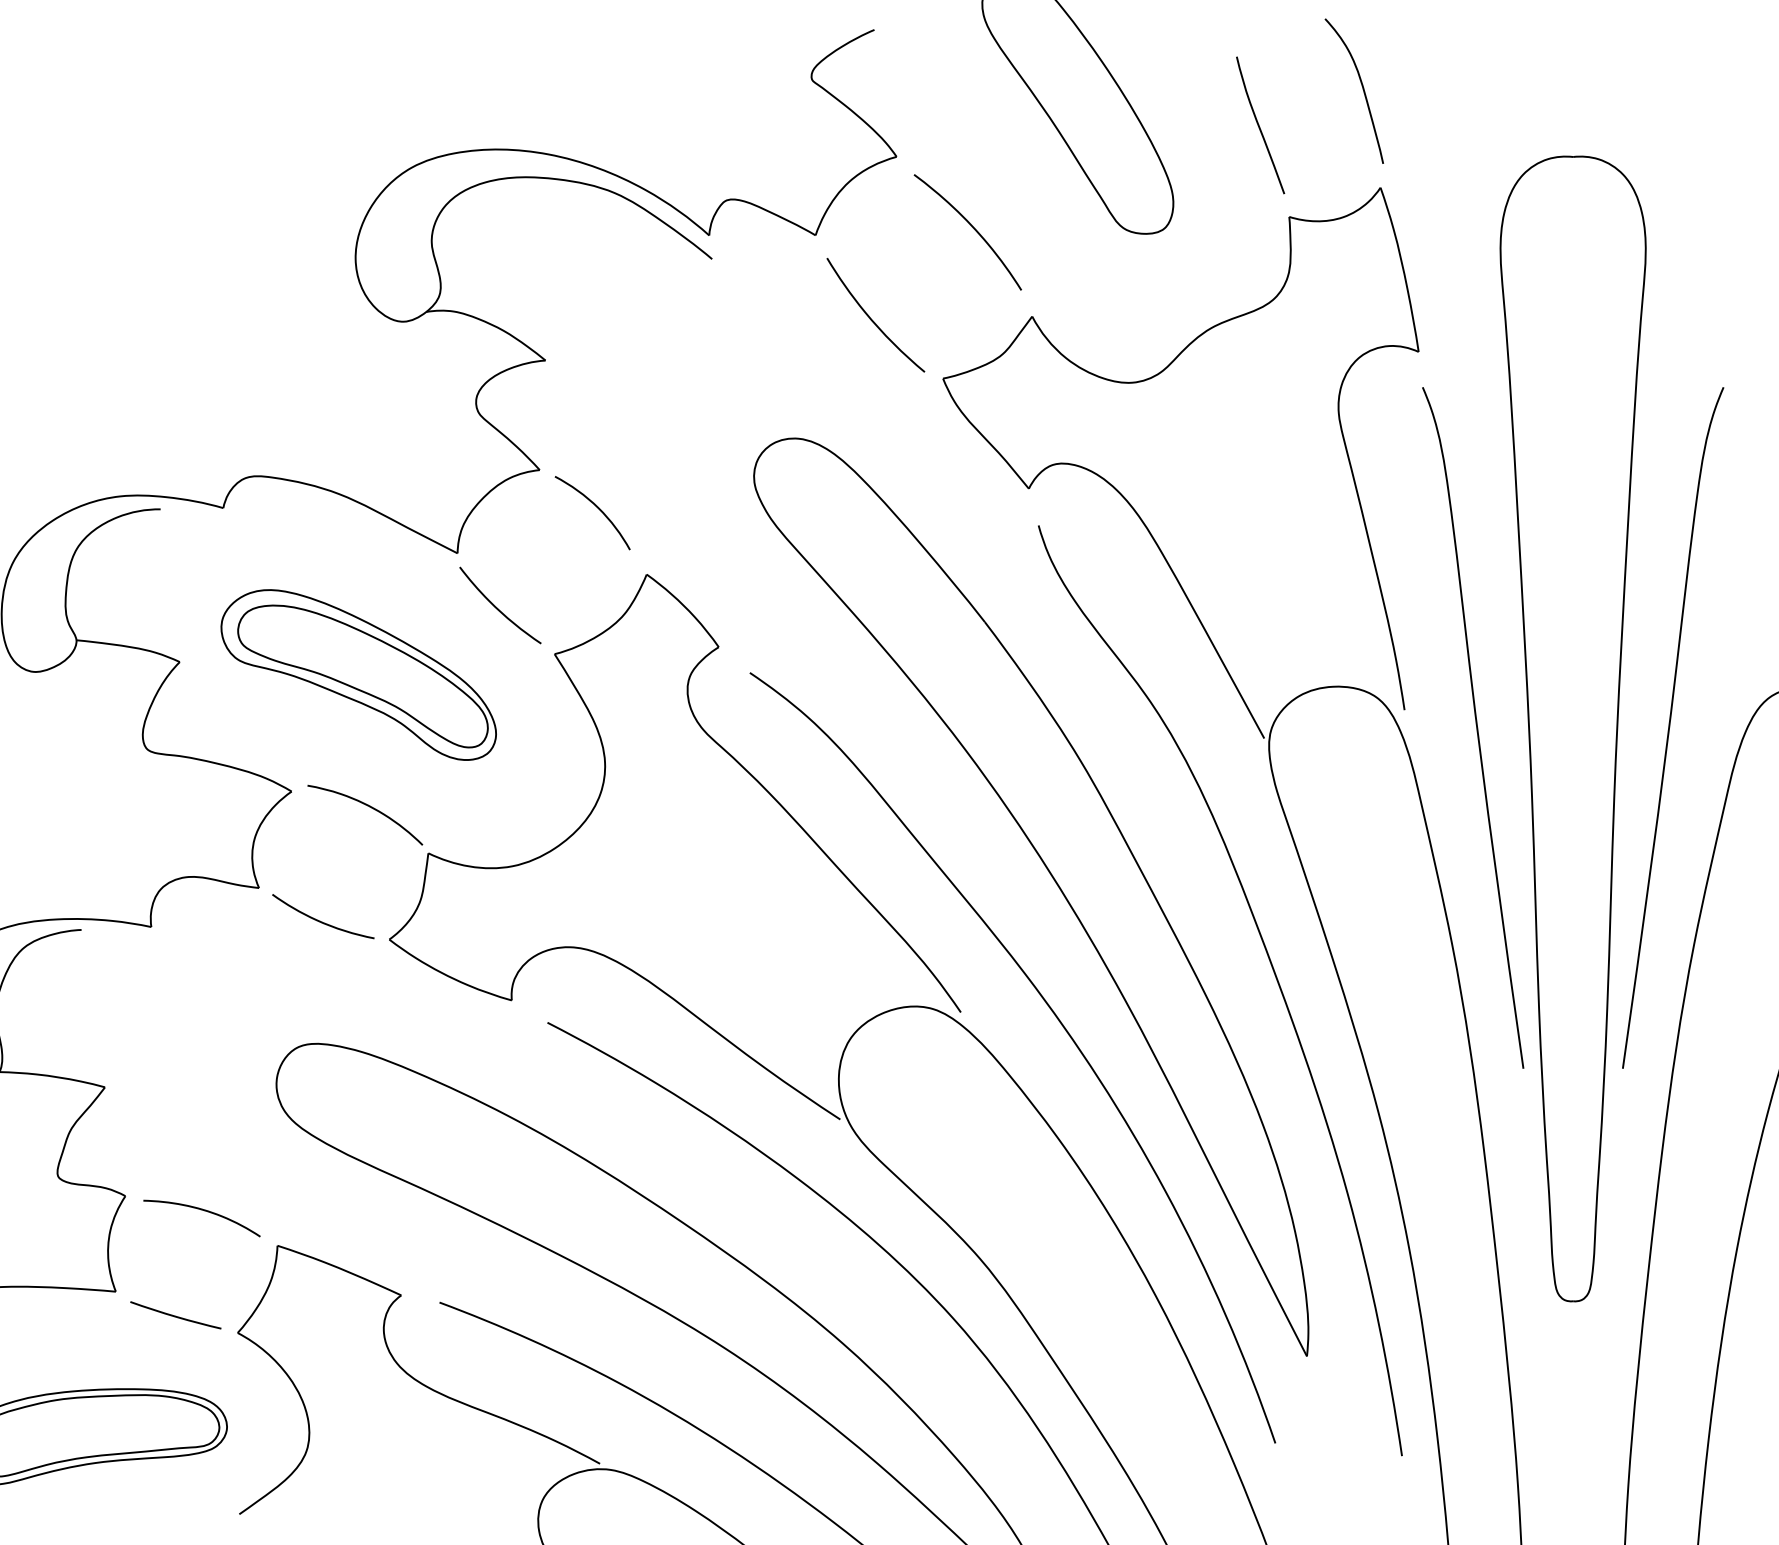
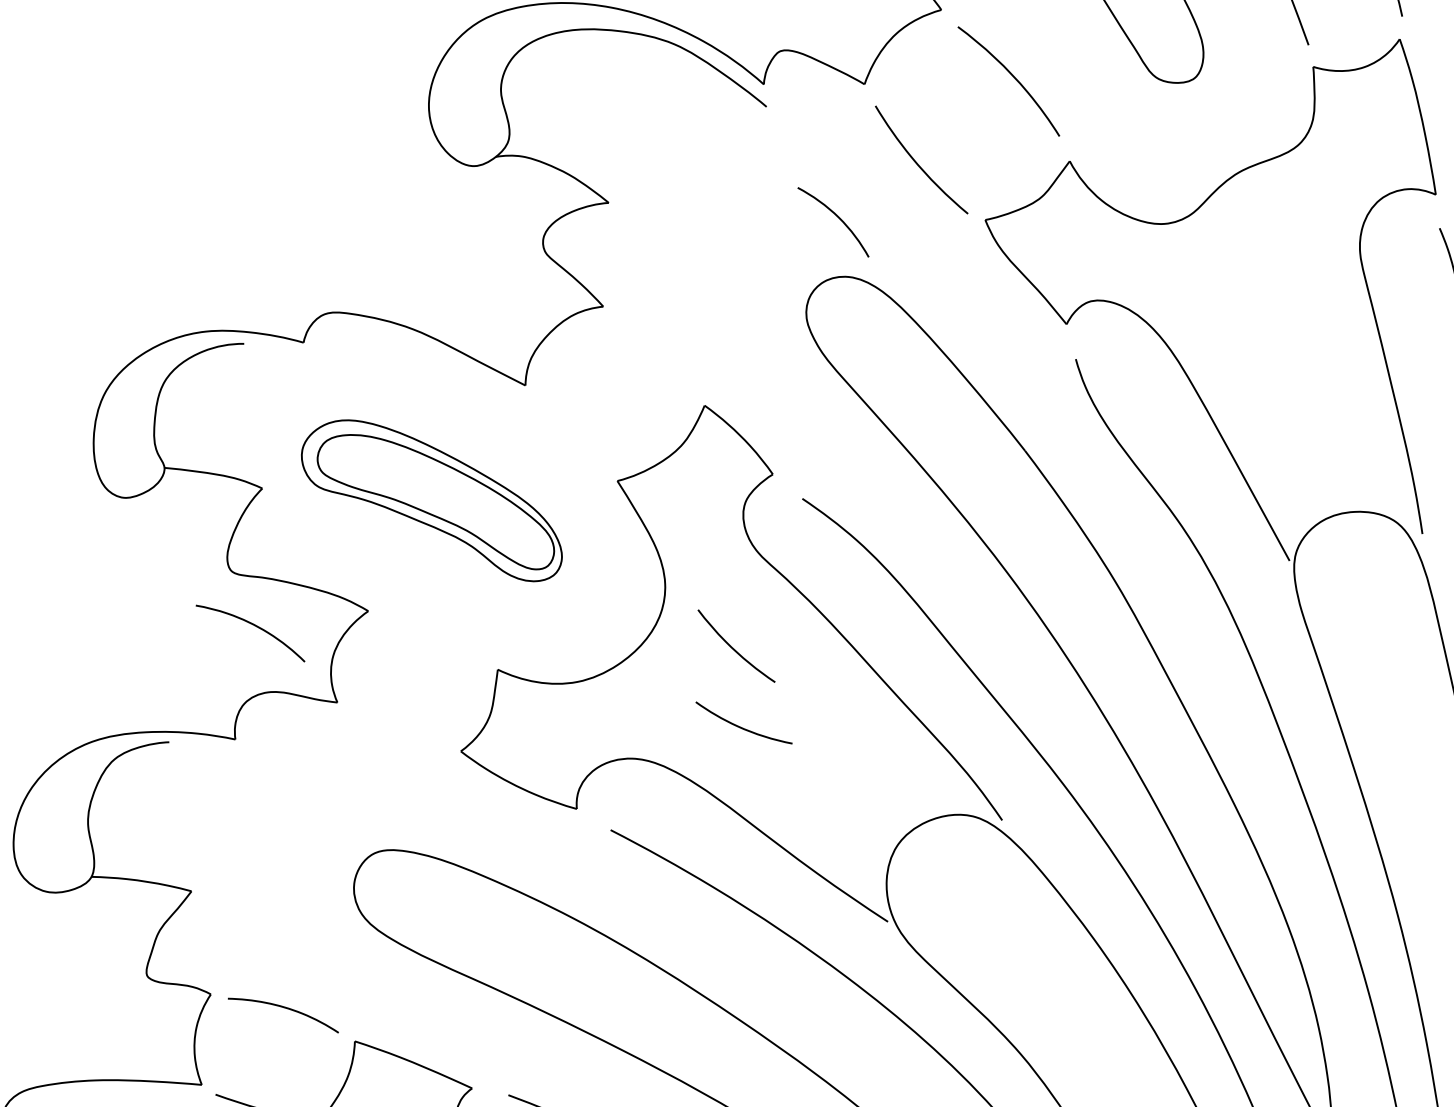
curve: (597, 508) -> (837, 218), moved
curve: (497, 607) -> (733, 648), moved
curve: (369, 807) -> (254, 626), moved
curve: (320, 920) -> (741, 726), moved

